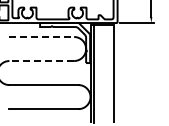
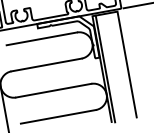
line: (42, 37) -> (42, 39), dashed -> solid
line: (41, 61) -> (46, 65), dashed -> solid

